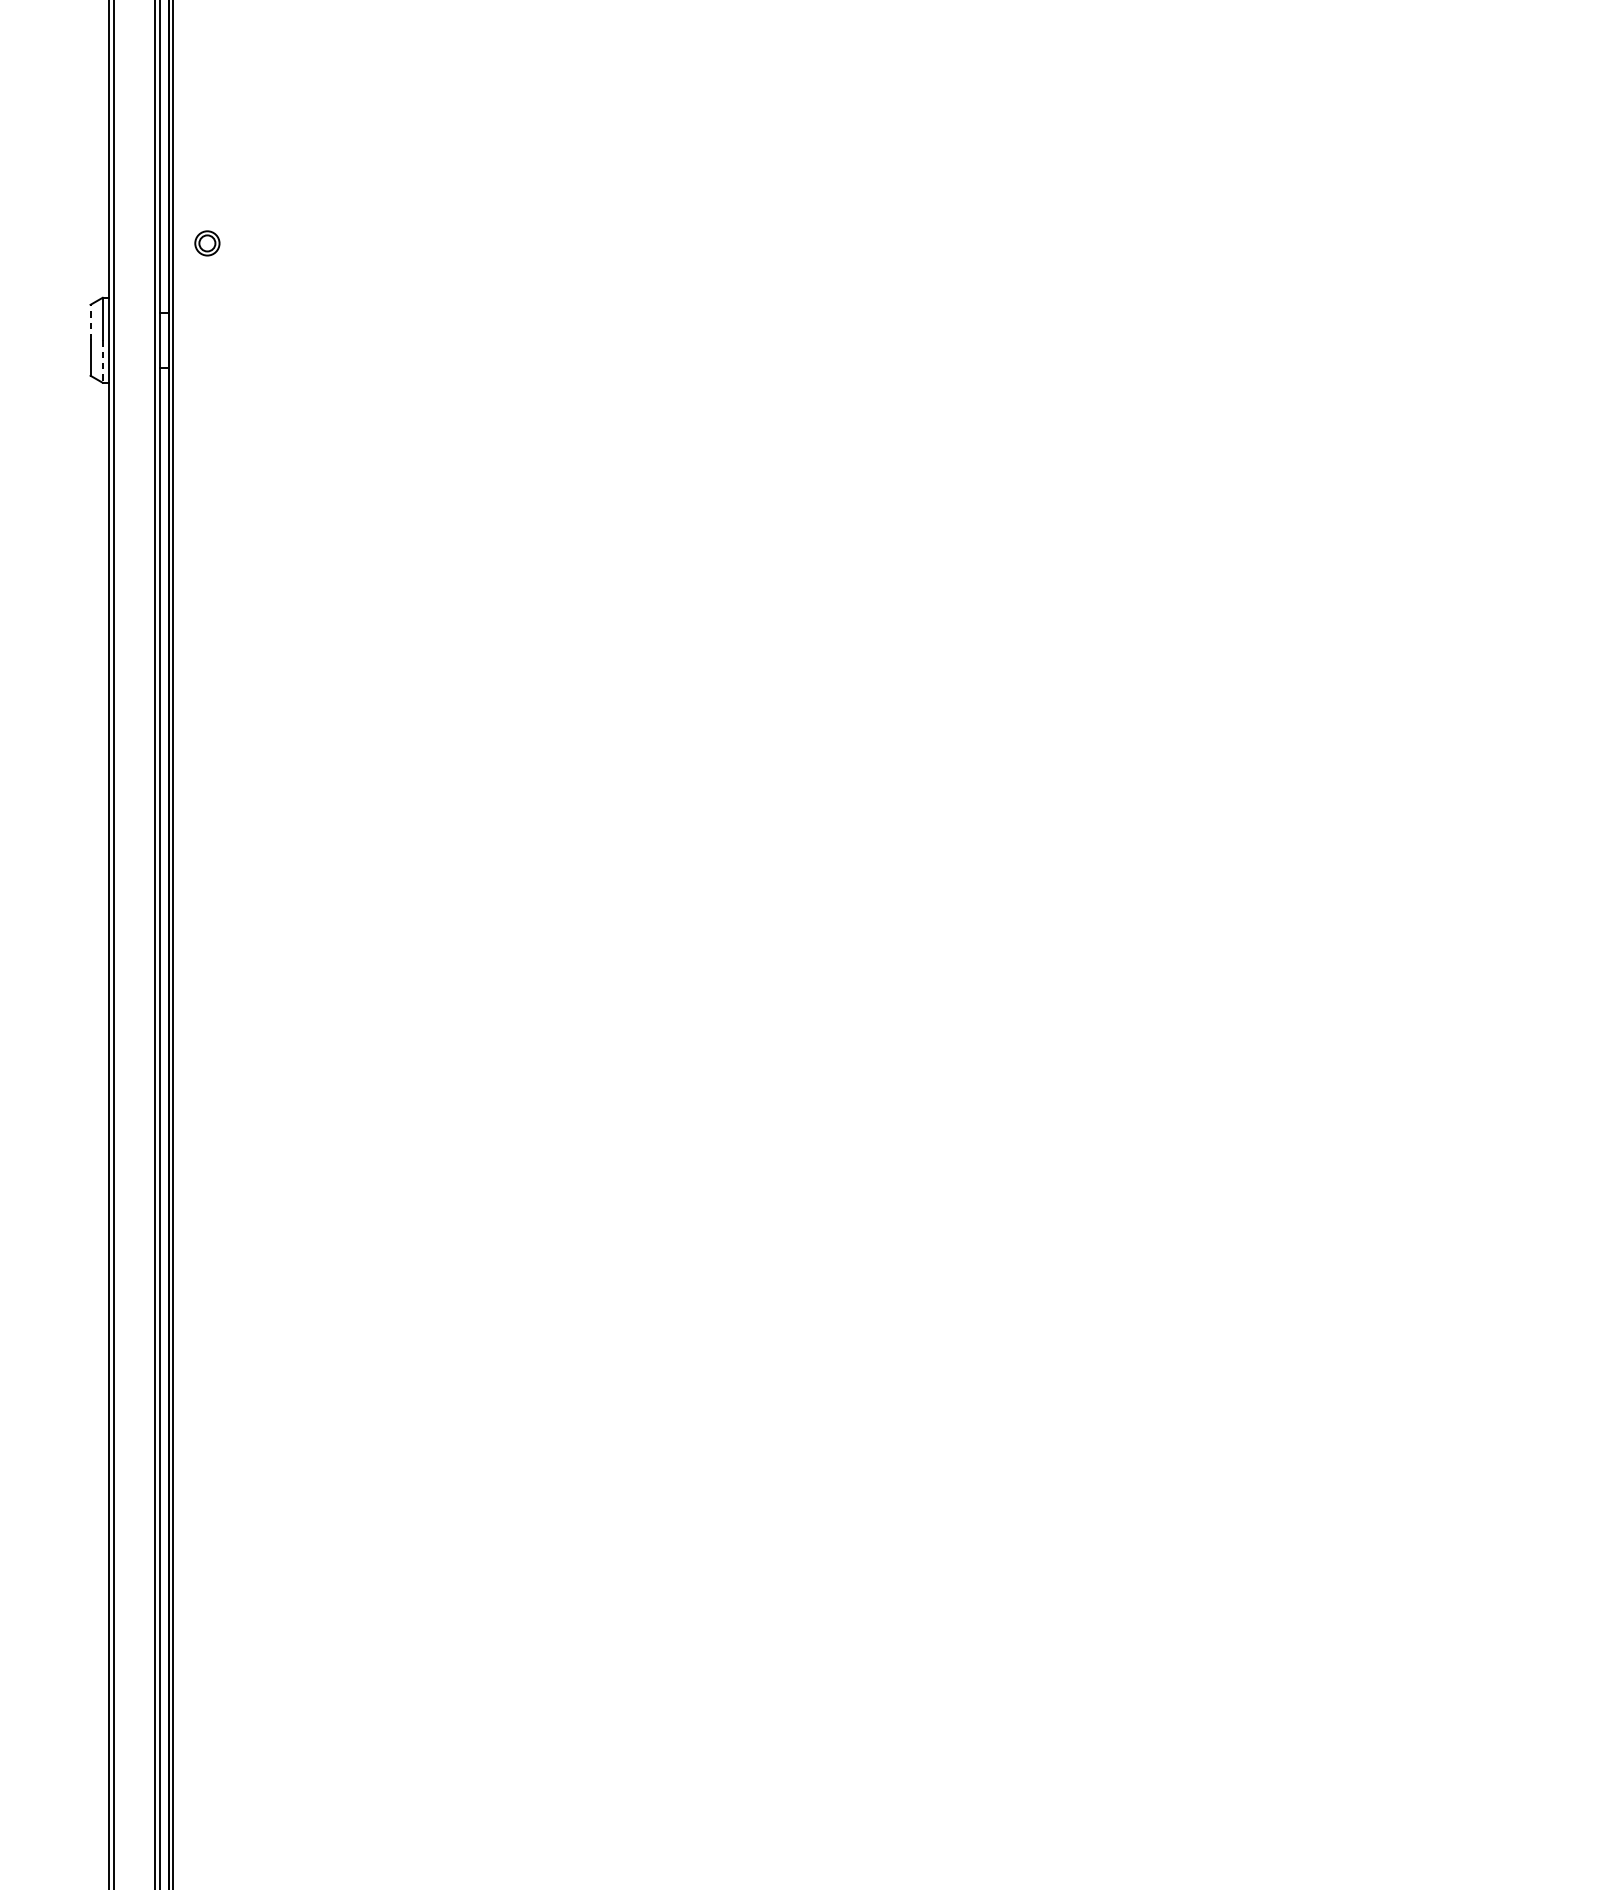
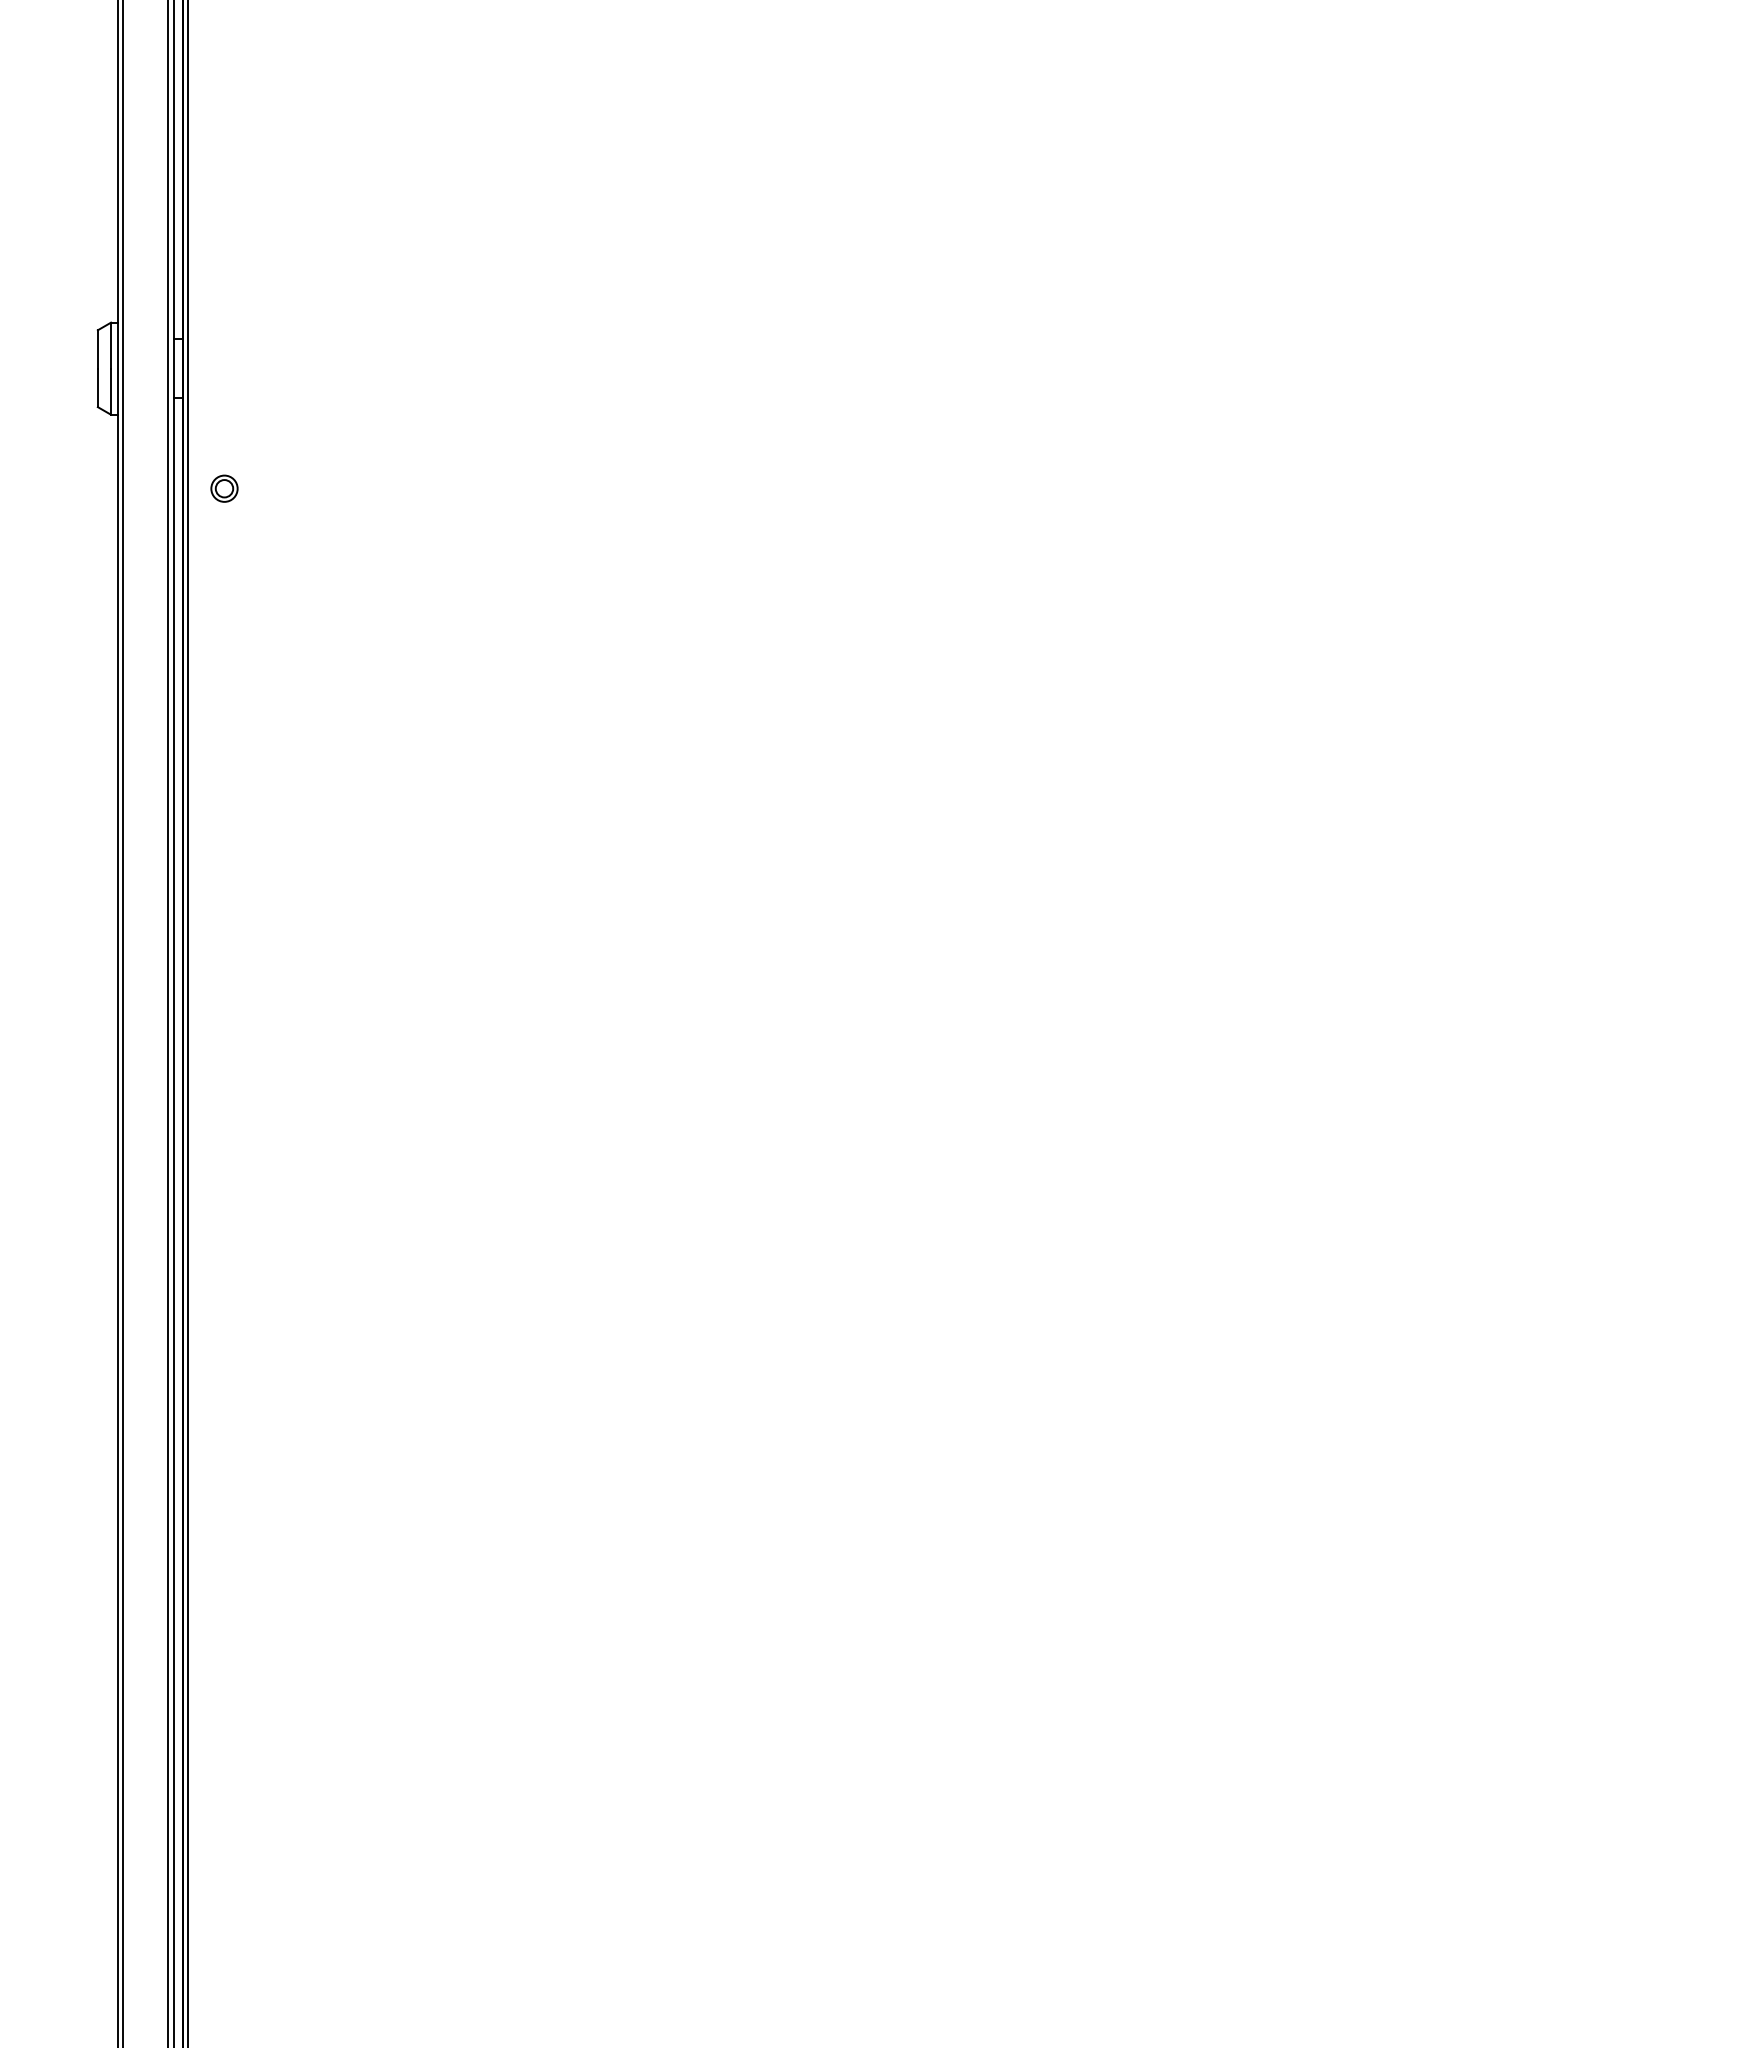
part: (207, 243) -> (224, 488), moved
line: (90, 321) -> (97, 348), dashed -> solid
line: (103, 362) -> (111, 392), dashed -> solid

